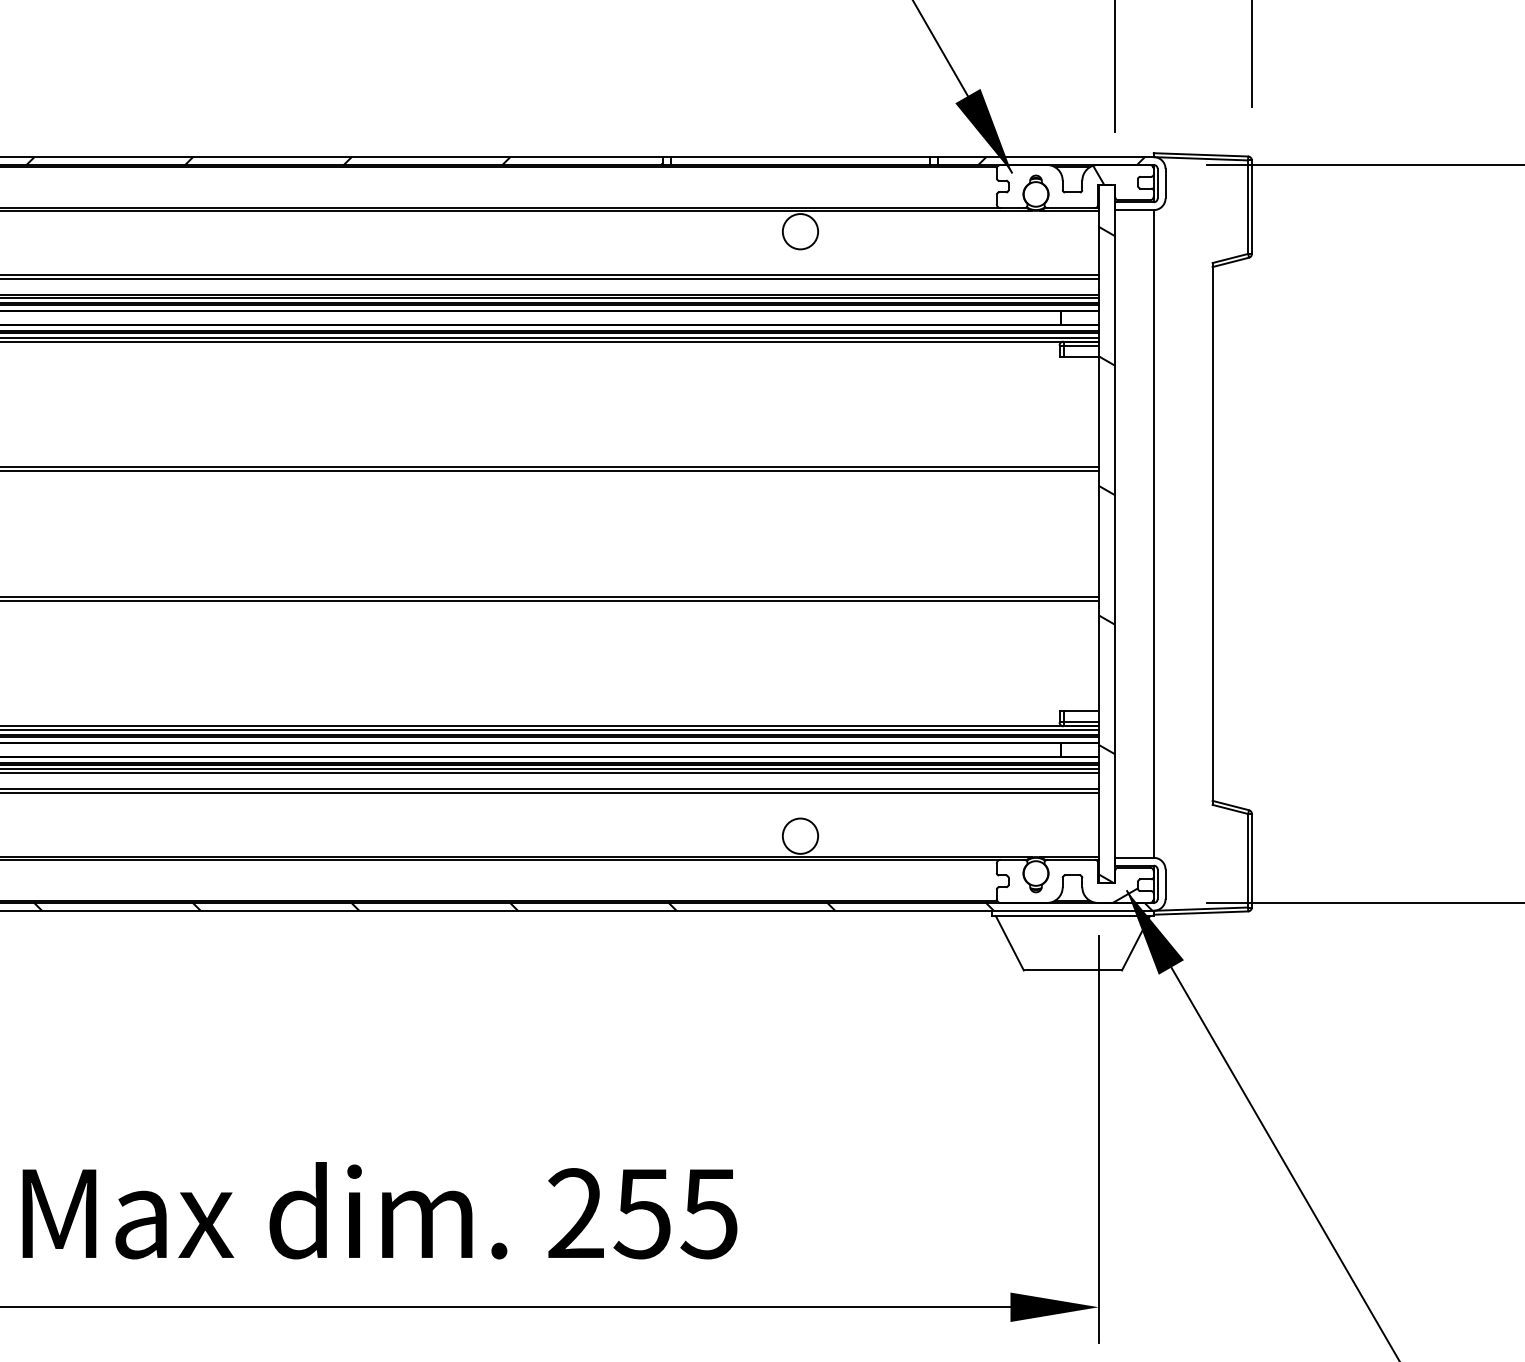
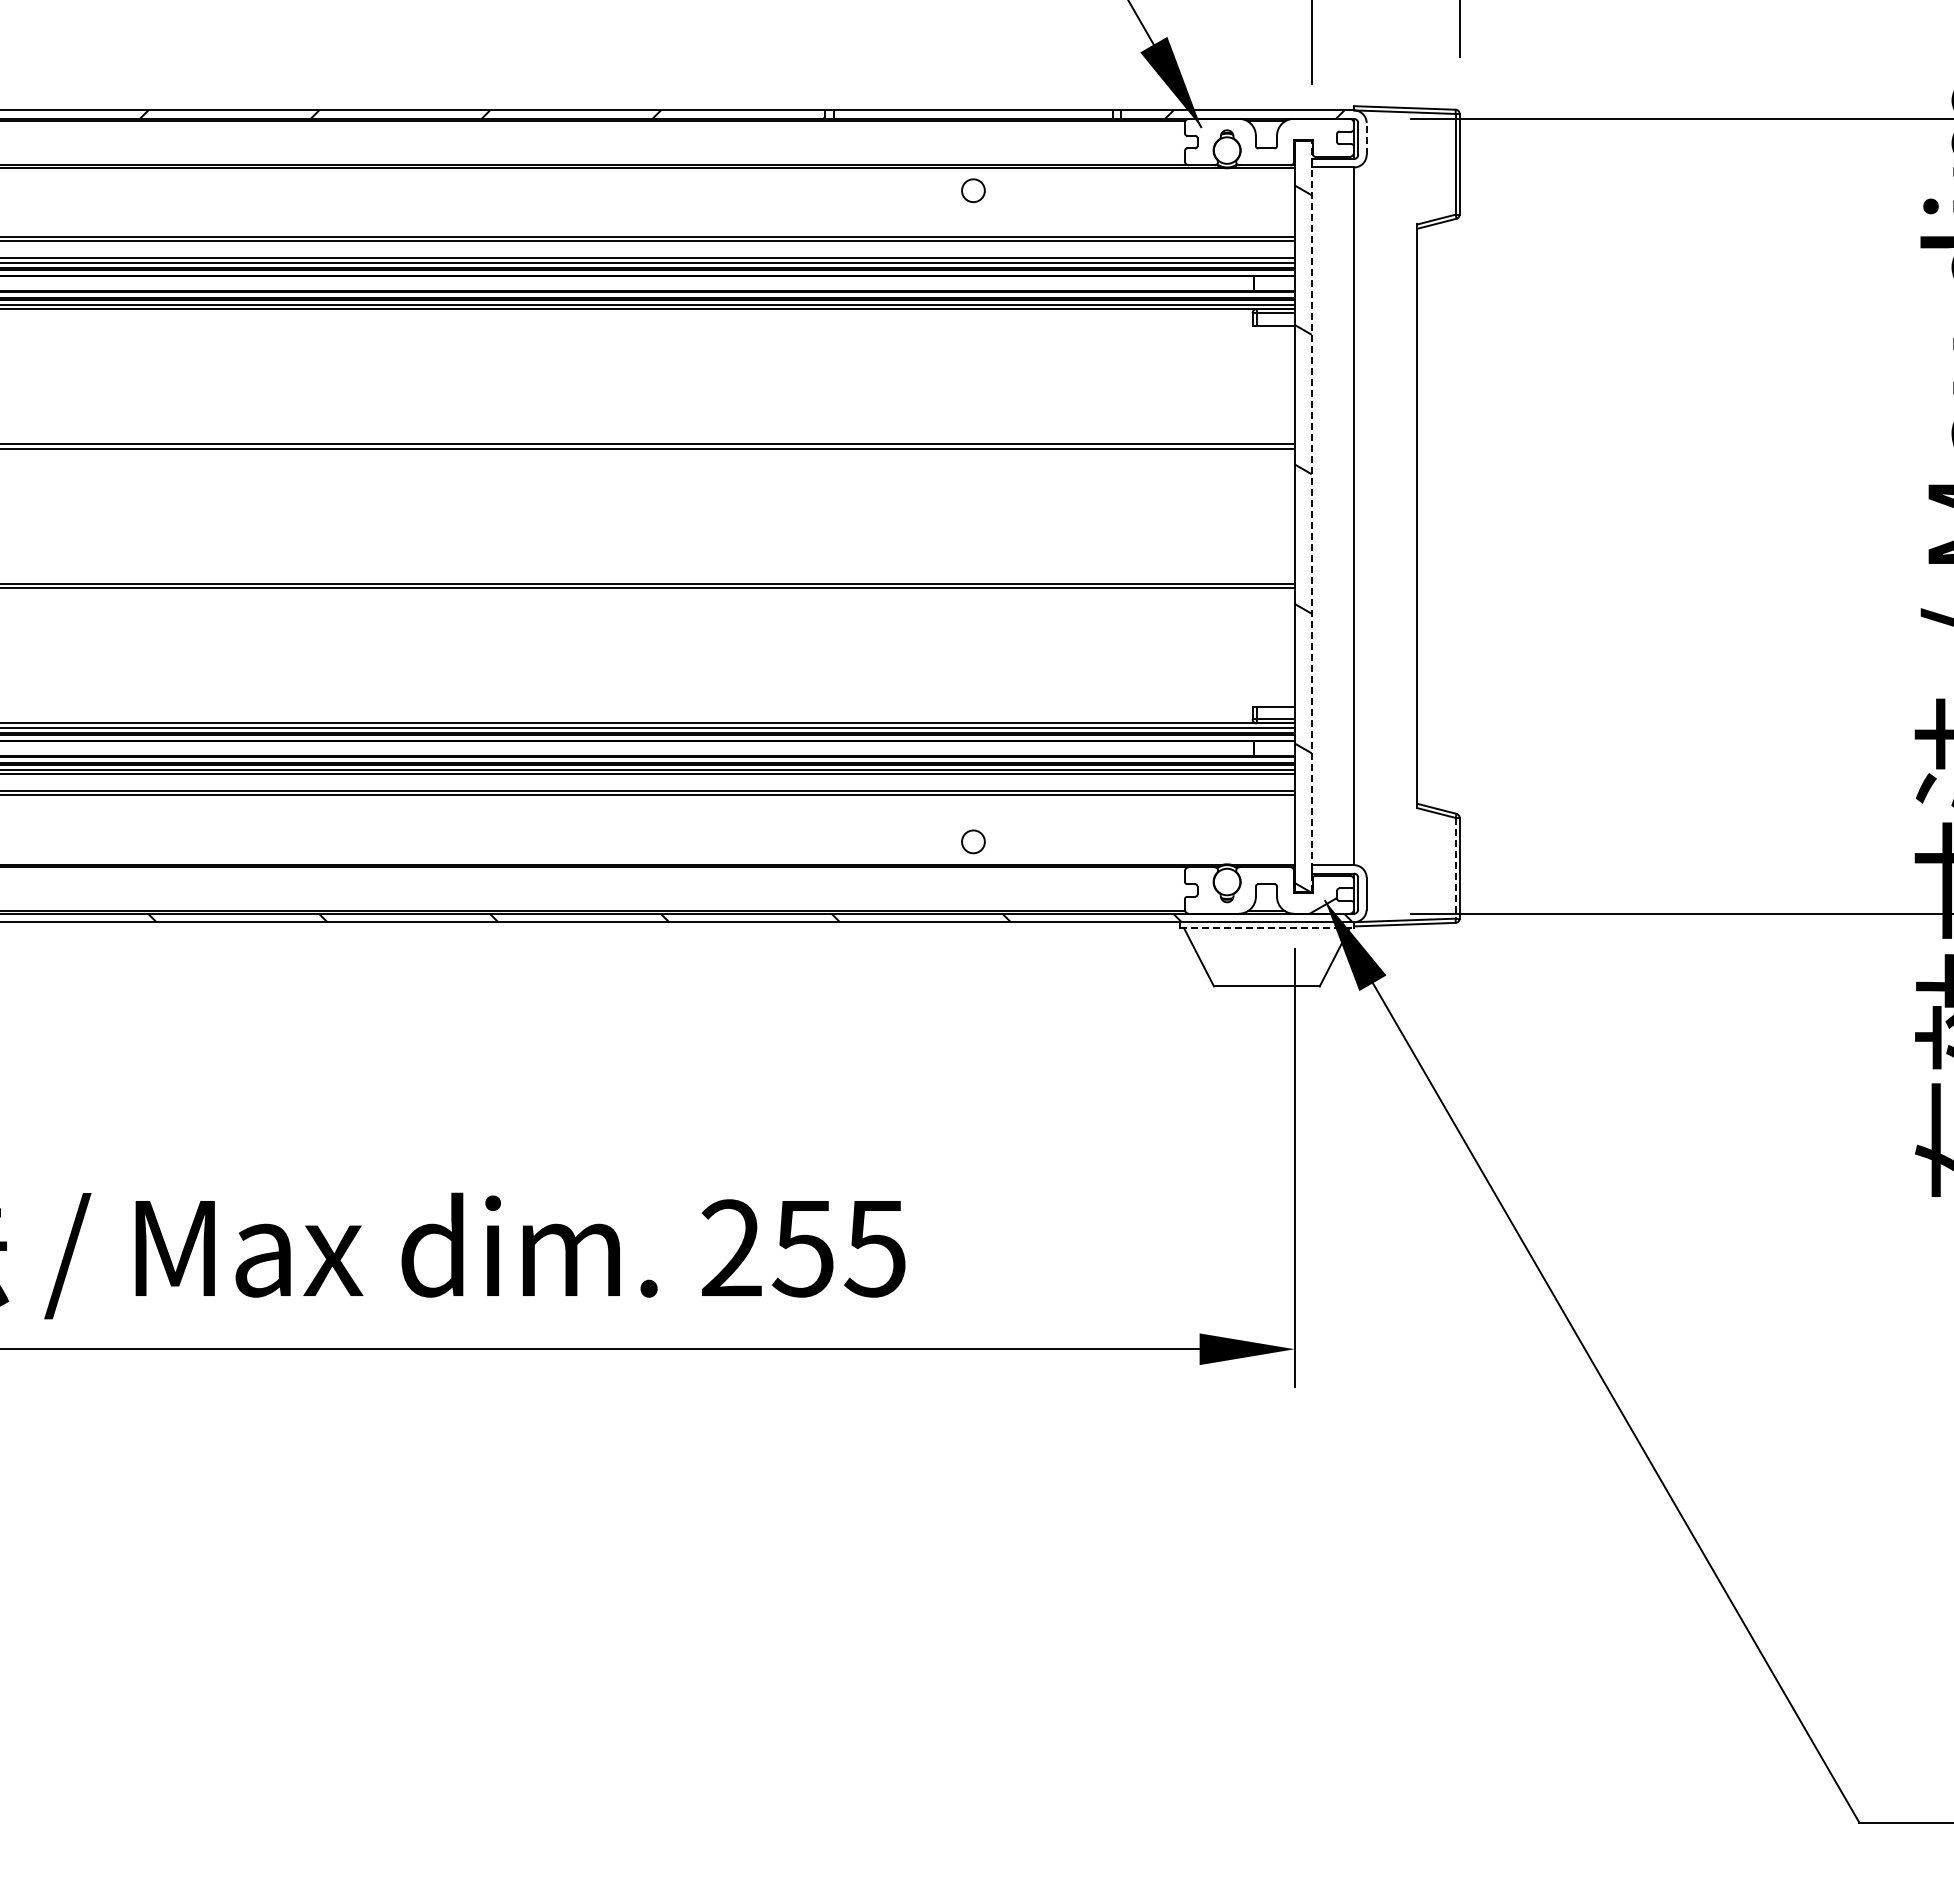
hatch: (1098, 174) -> (1294, 129), removed
line: (1165, 183) -> (1366, 138), solid -> dashed
circle: (800, 231) -> (973, 190), size x0.6
line: (1114, 533) -> (1311, 515), solid -> dashed
circle: (800, 835) -> (973, 841), size x0.6
line: (1248, 860) -> (1455, 868), solid -> dashed
line: (1073, 916) -> (1267, 928), solid -> dashed

